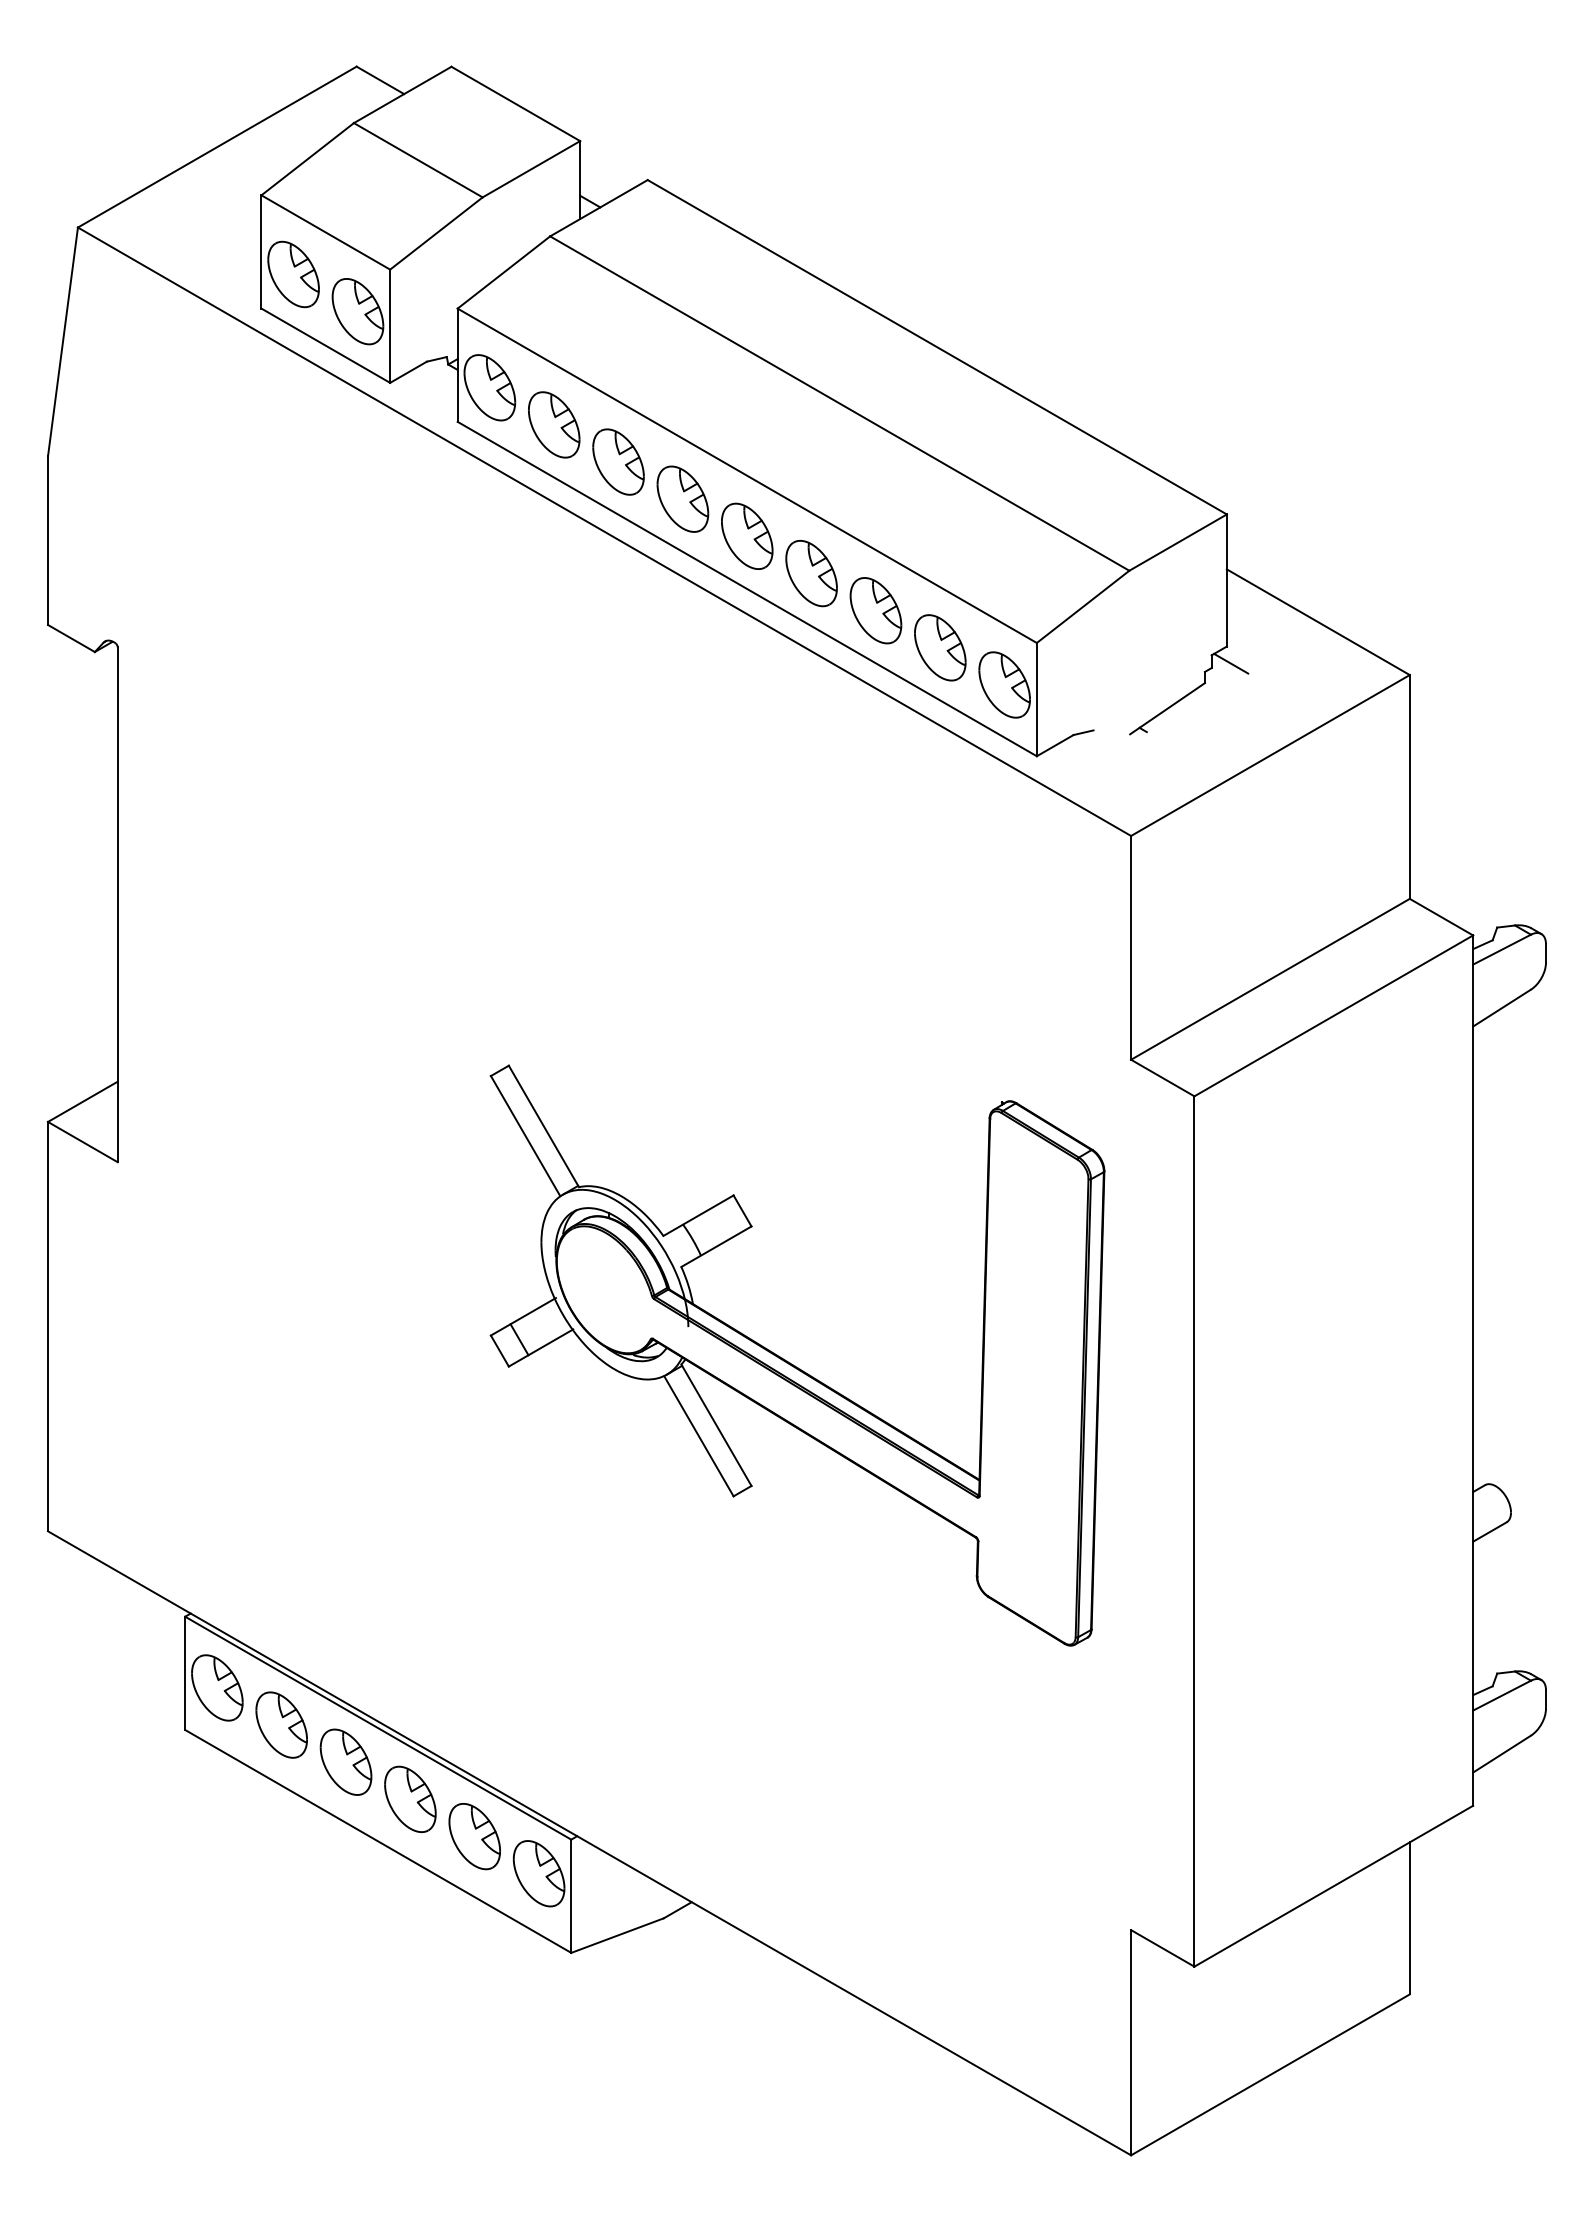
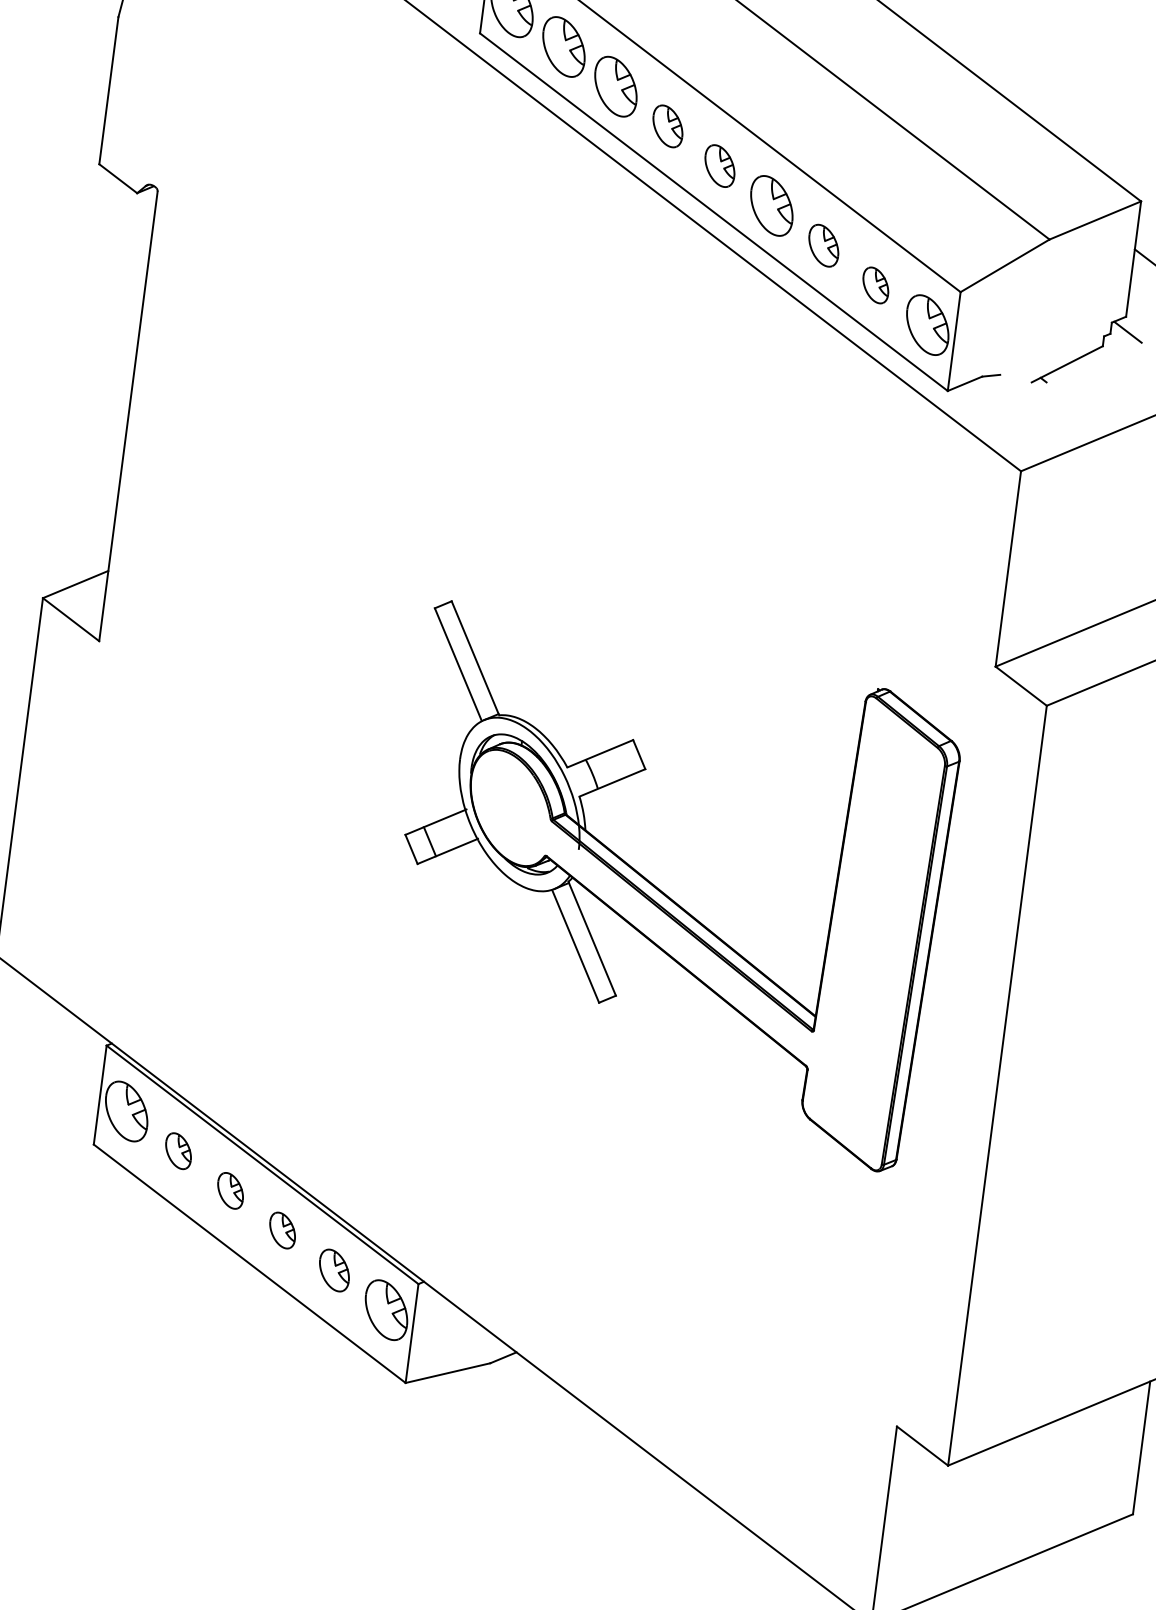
part: (682, 498) -> (667, 125), size x0.7
part: (747, 535) -> (720, 165), size x0.7
part: (875, 610) -> (823, 245), size x0.7
part: (940, 647) -> (875, 285), size x0.6
part: (281, 1724) -> (178, 1150), size x0.6
part: (345, 1761) -> (230, 1190), size x0.6
part: (410, 1798) -> (282, 1229), size x0.6
part: (474, 1836) -> (334, 1270), size x0.7

